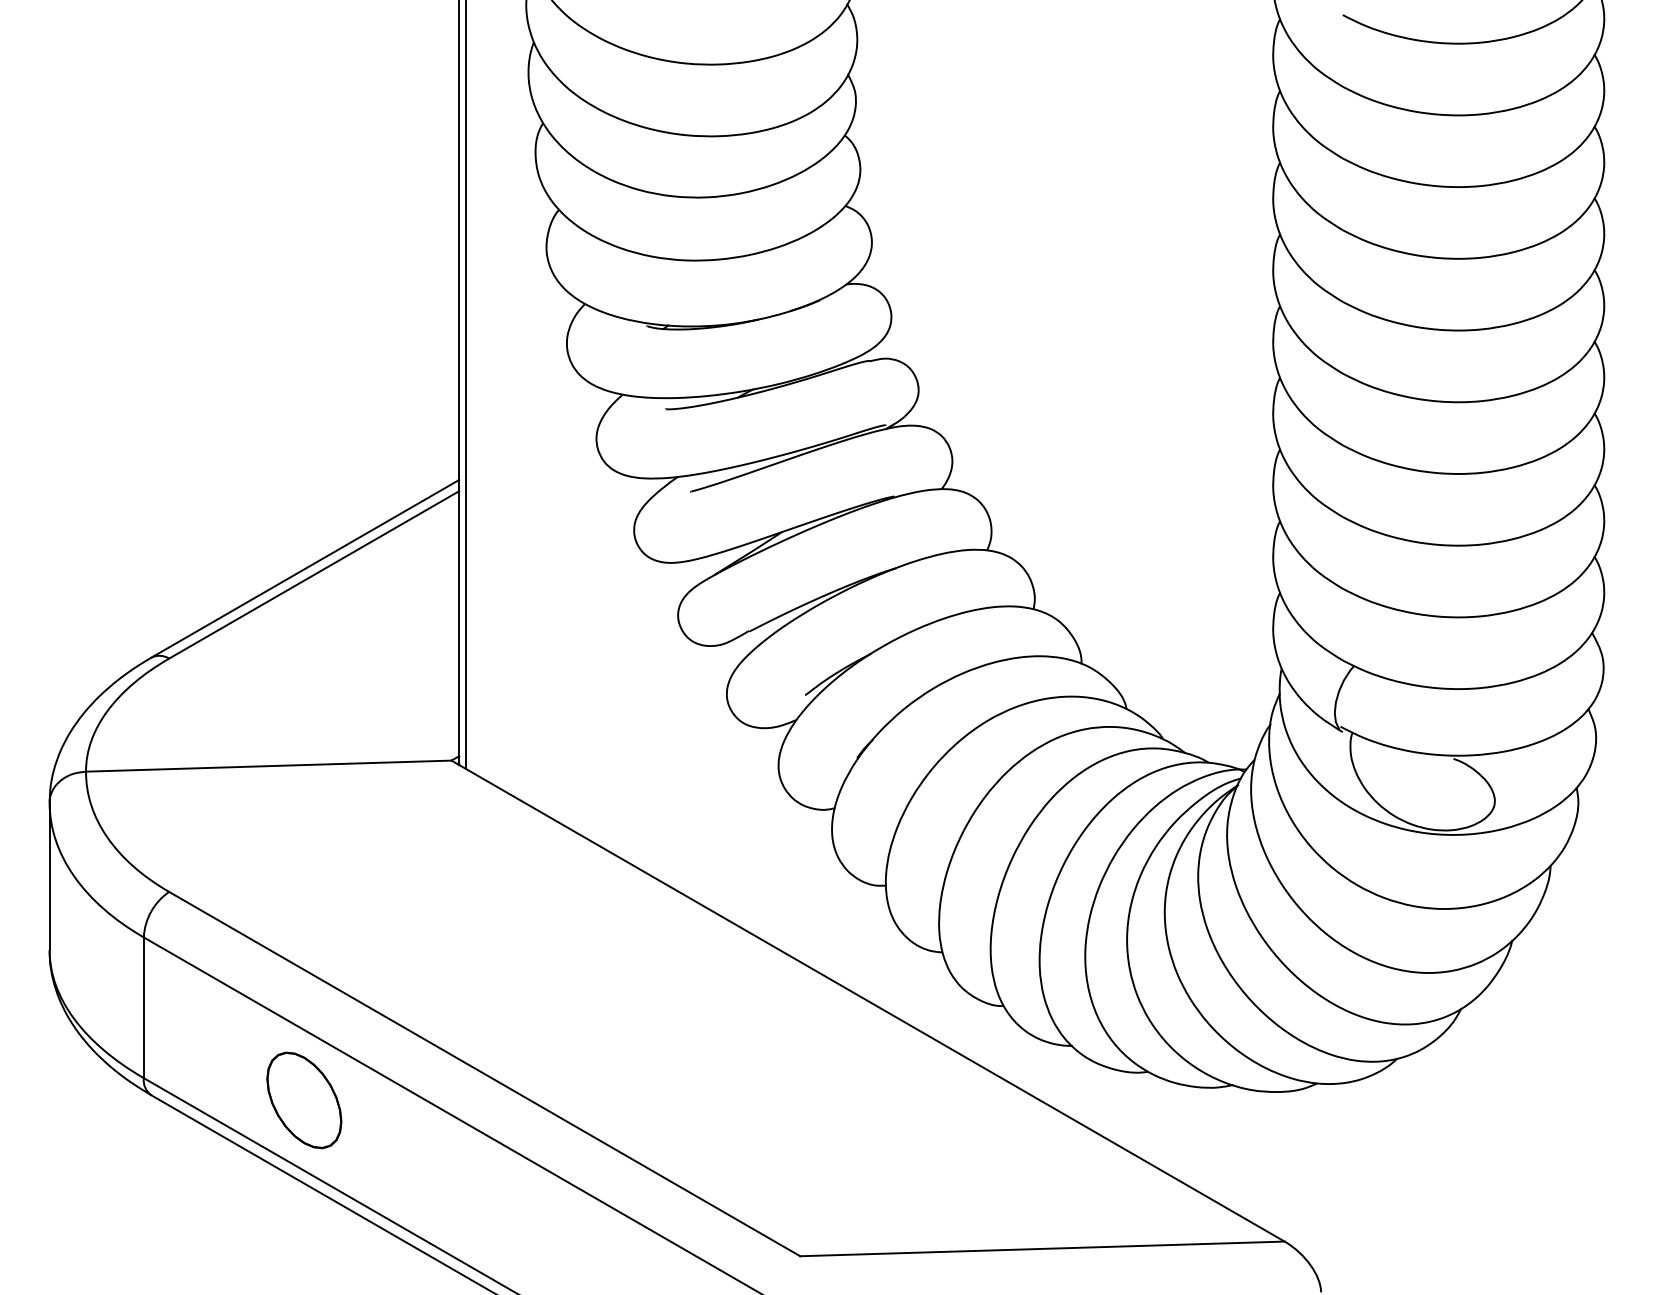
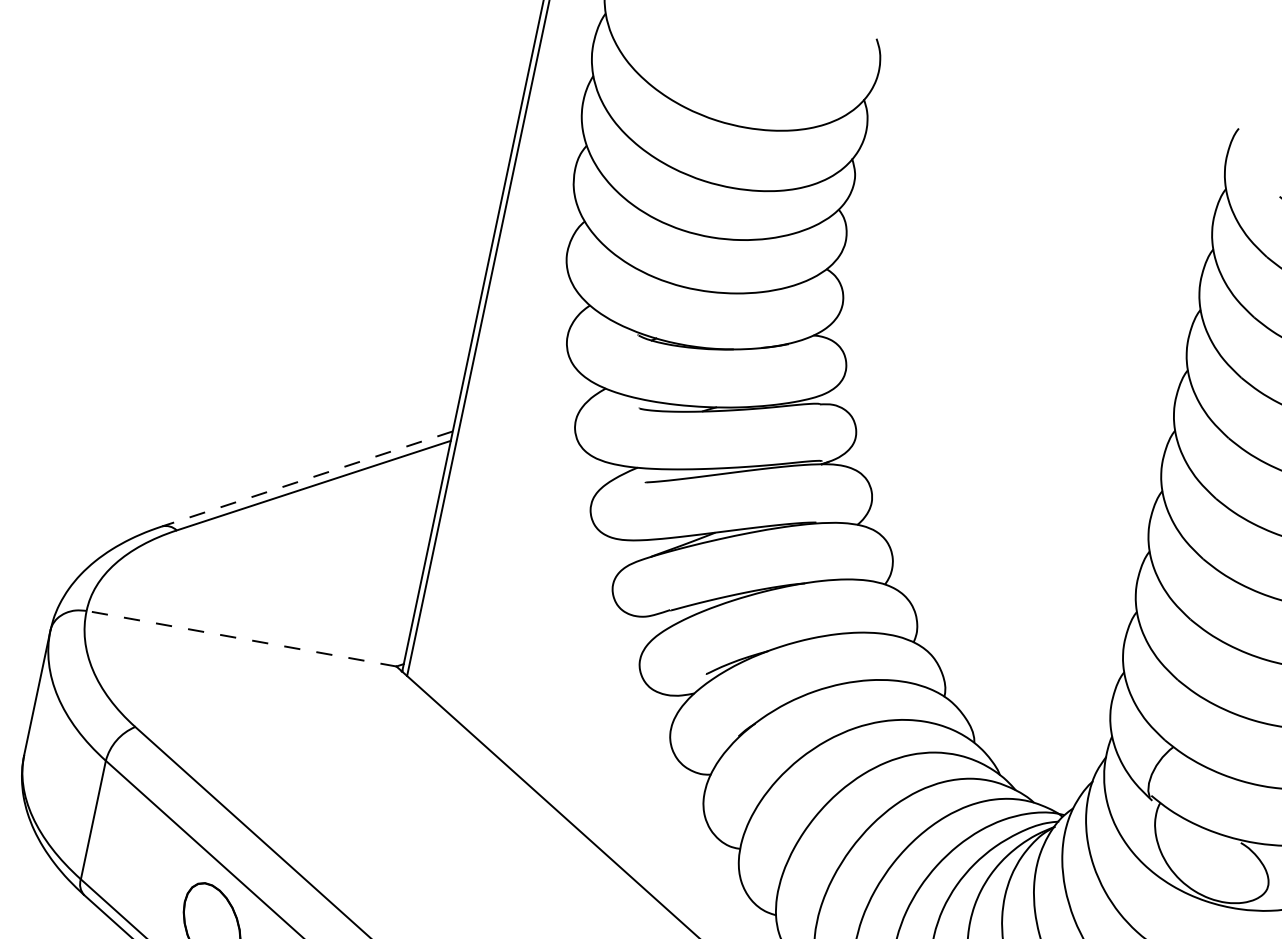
line: (305, 568) -> (307, 478), solid -> dashed
line: (268, 766) -> (241, 638), solid -> dashed

